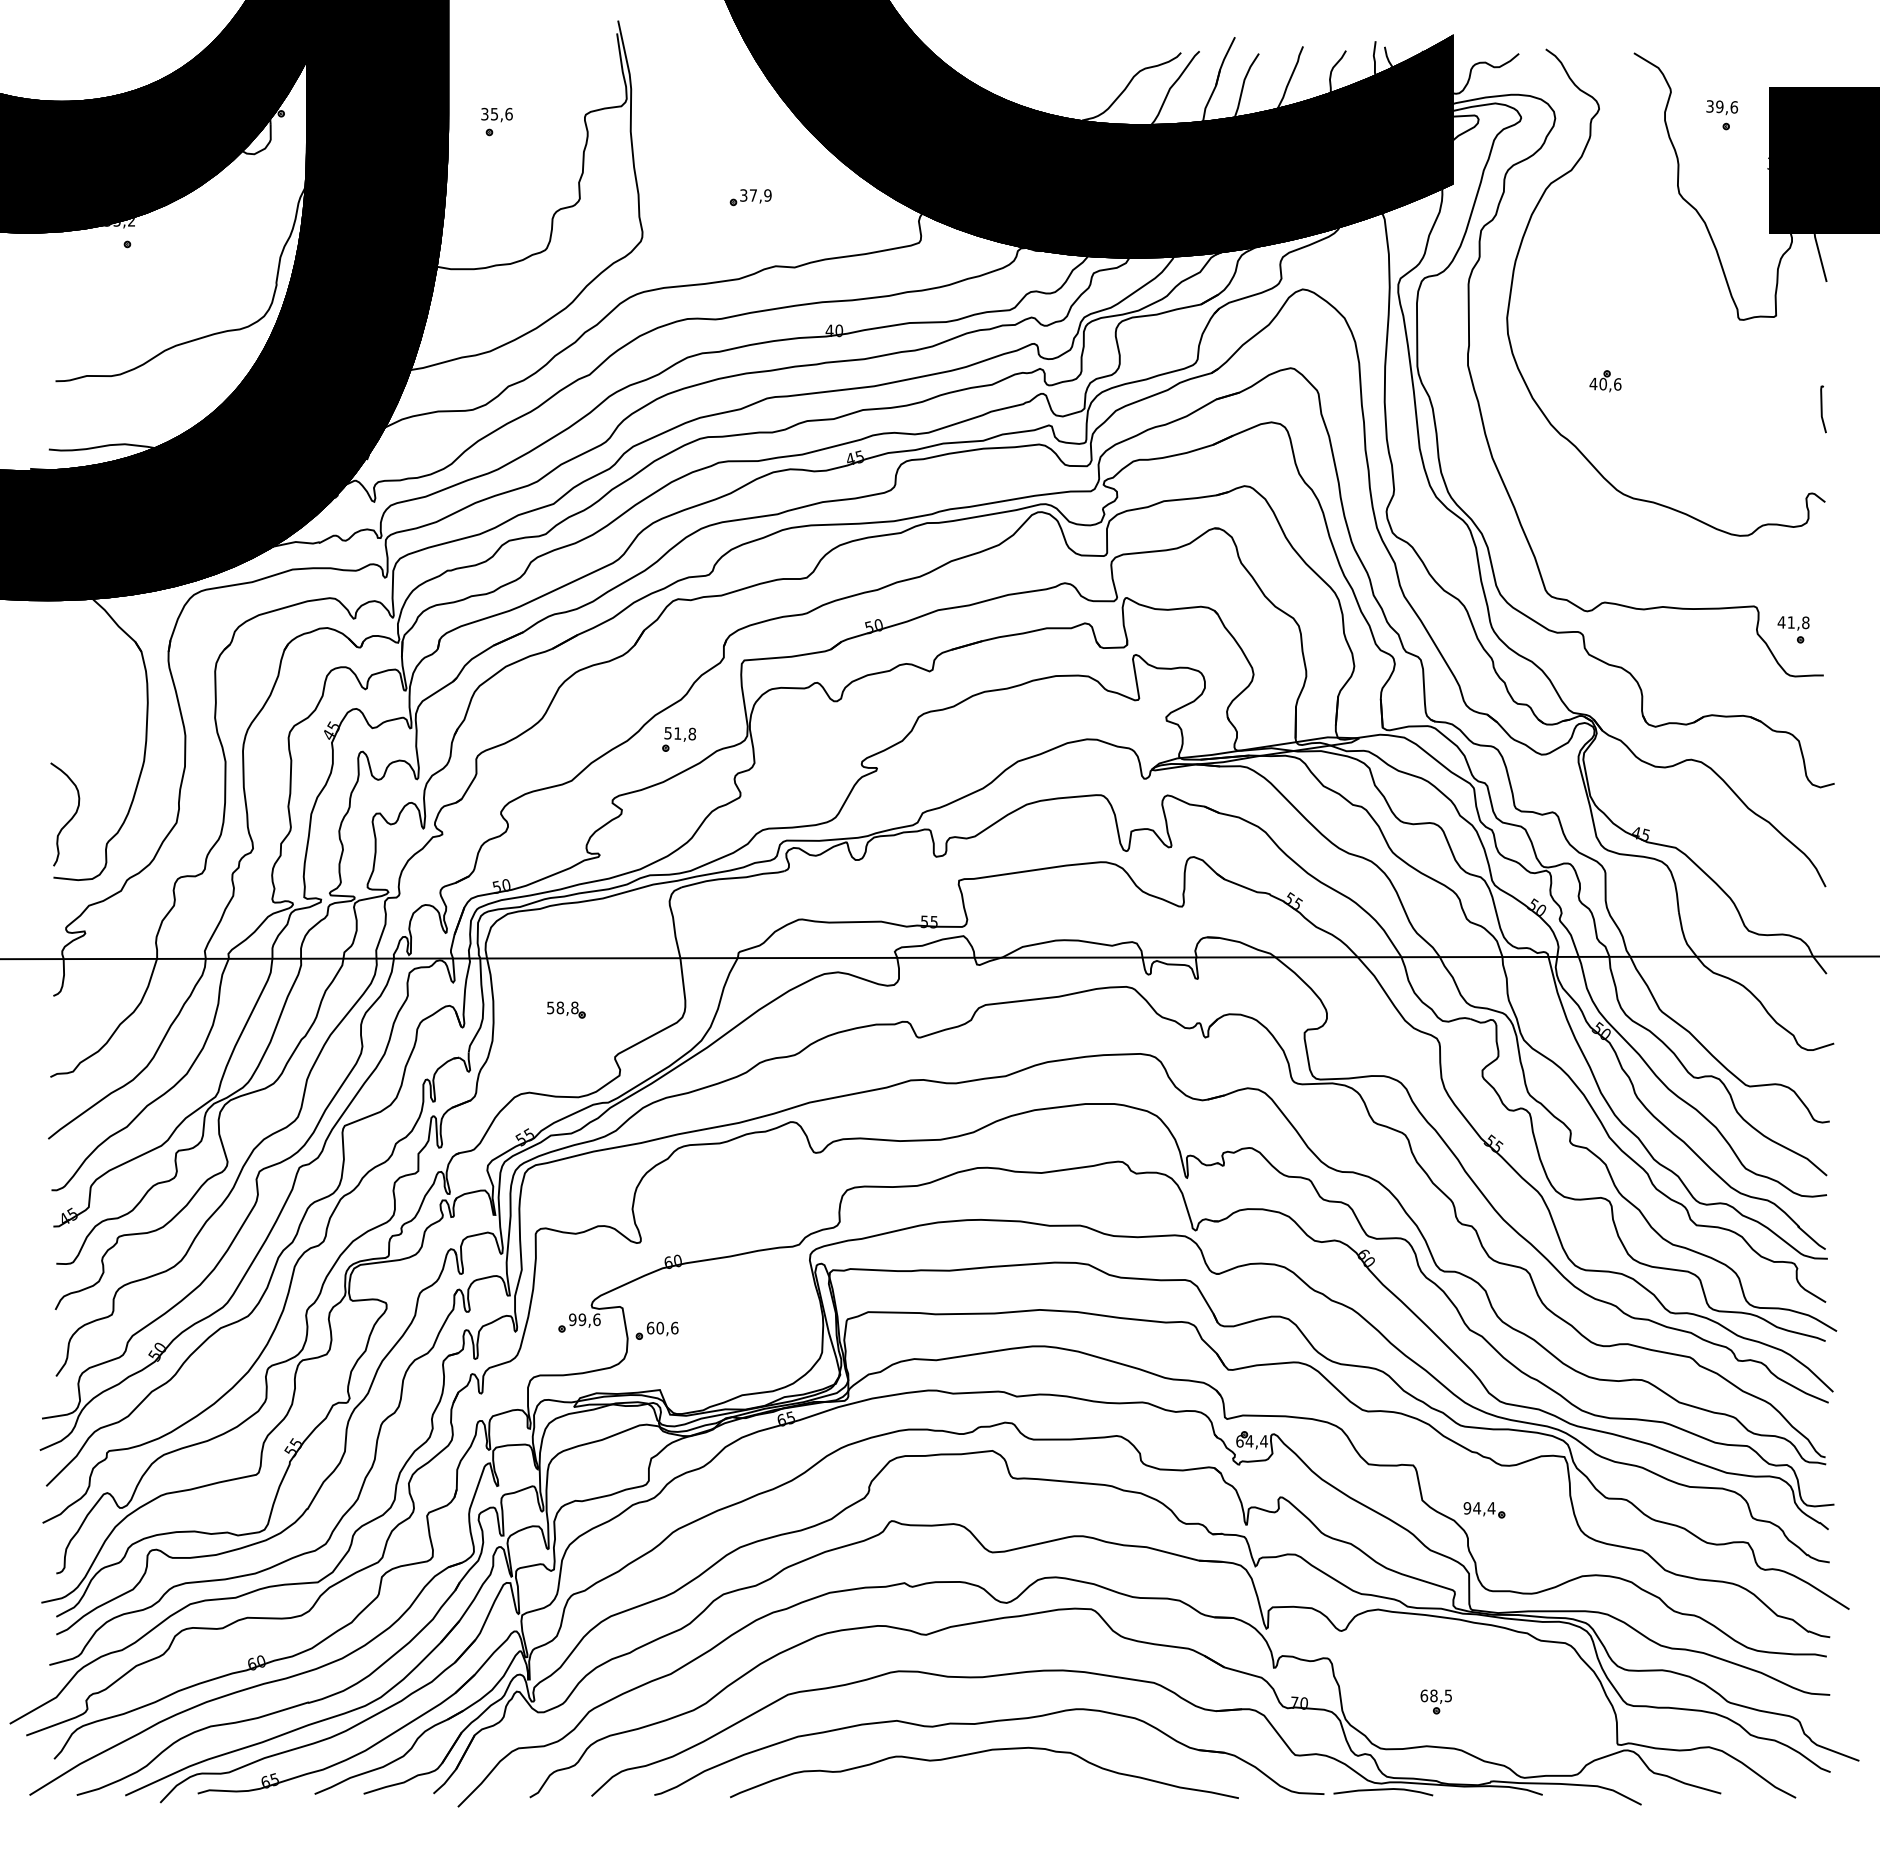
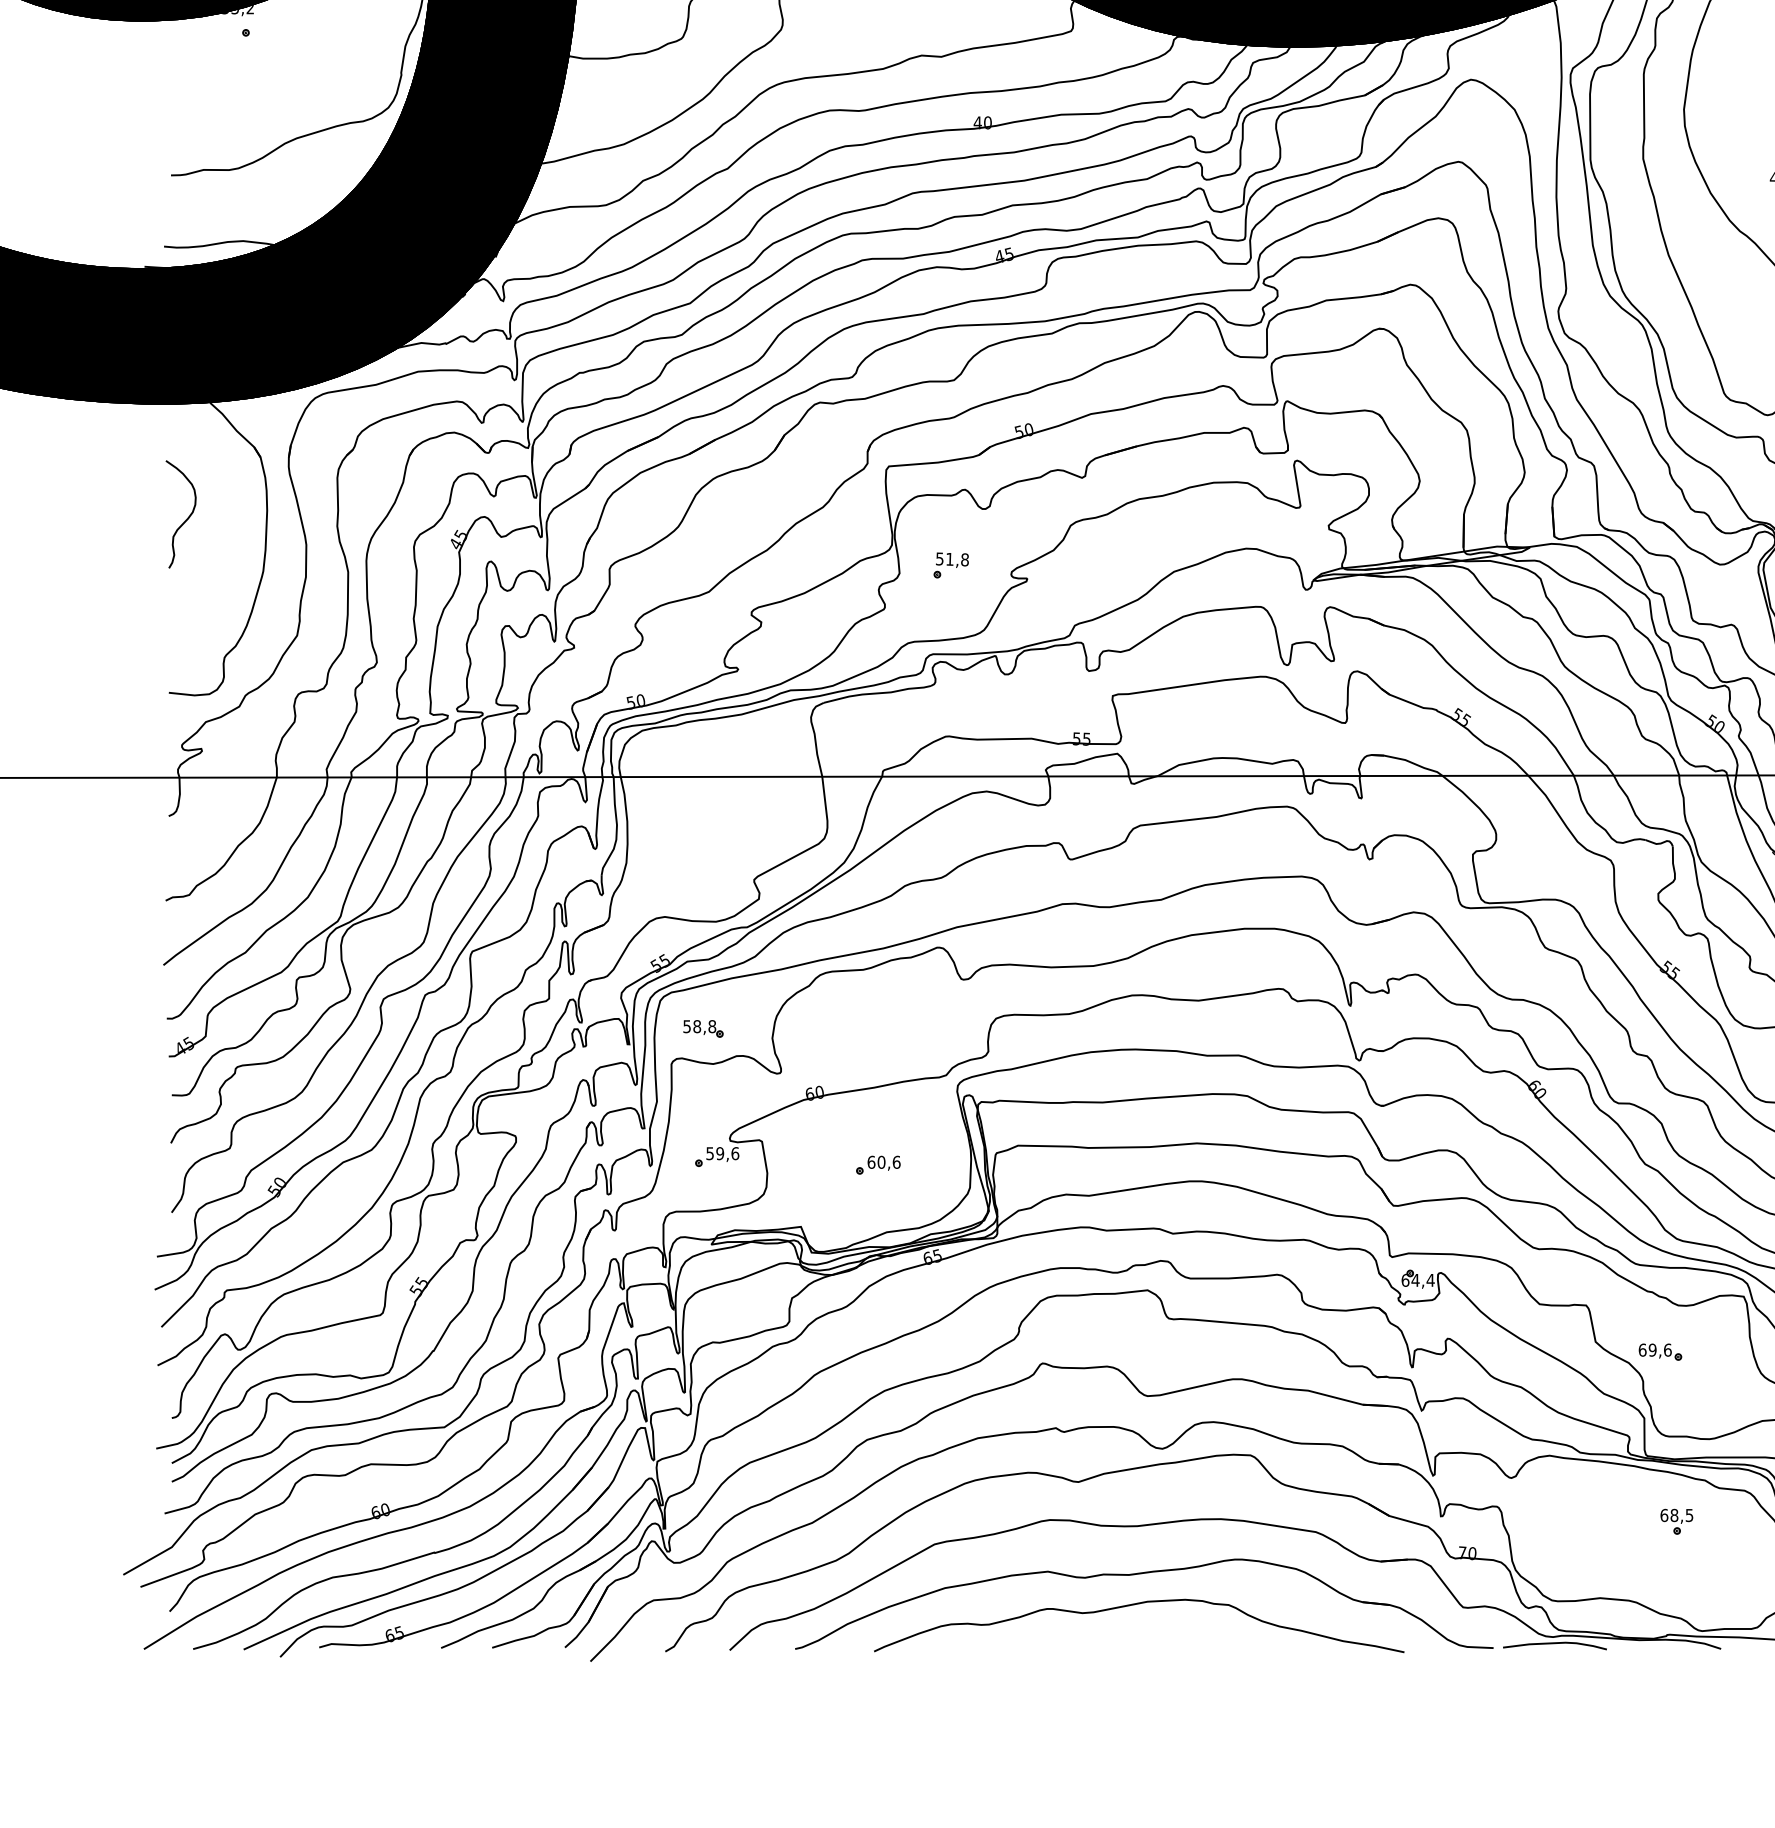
part: (678, 739) -> (950, 565), moved
curve: (70, 818) -> (186, 518), moved
part: (566, 1009) -> (703, 1028), moved
text: (572, 1319) -> (709, 1153), 99,6 -> 59,6
part: (656, 1330) -> (877, 1164), moved
text: (1479, 1508) -> (1655, 1350), 94,4 -> 69,6
part: (1435, 1701) -> (1676, 1521), moved

